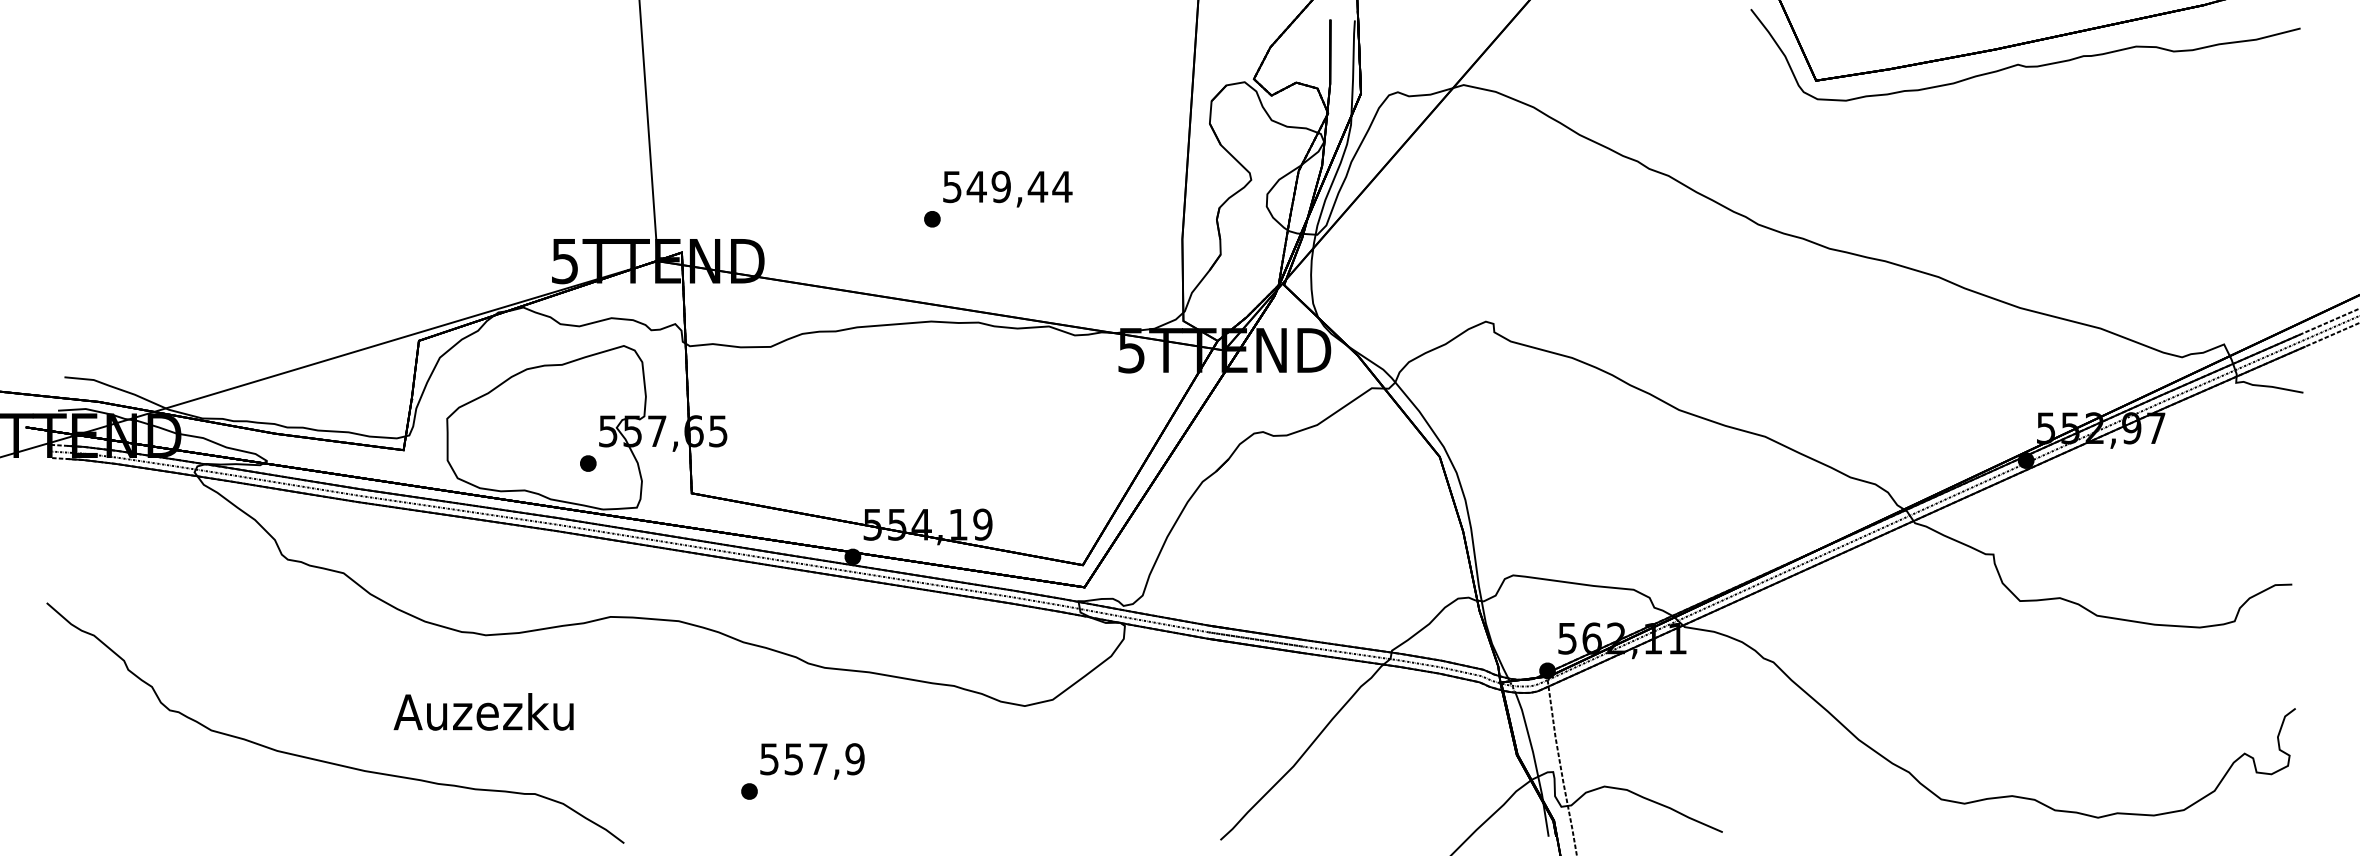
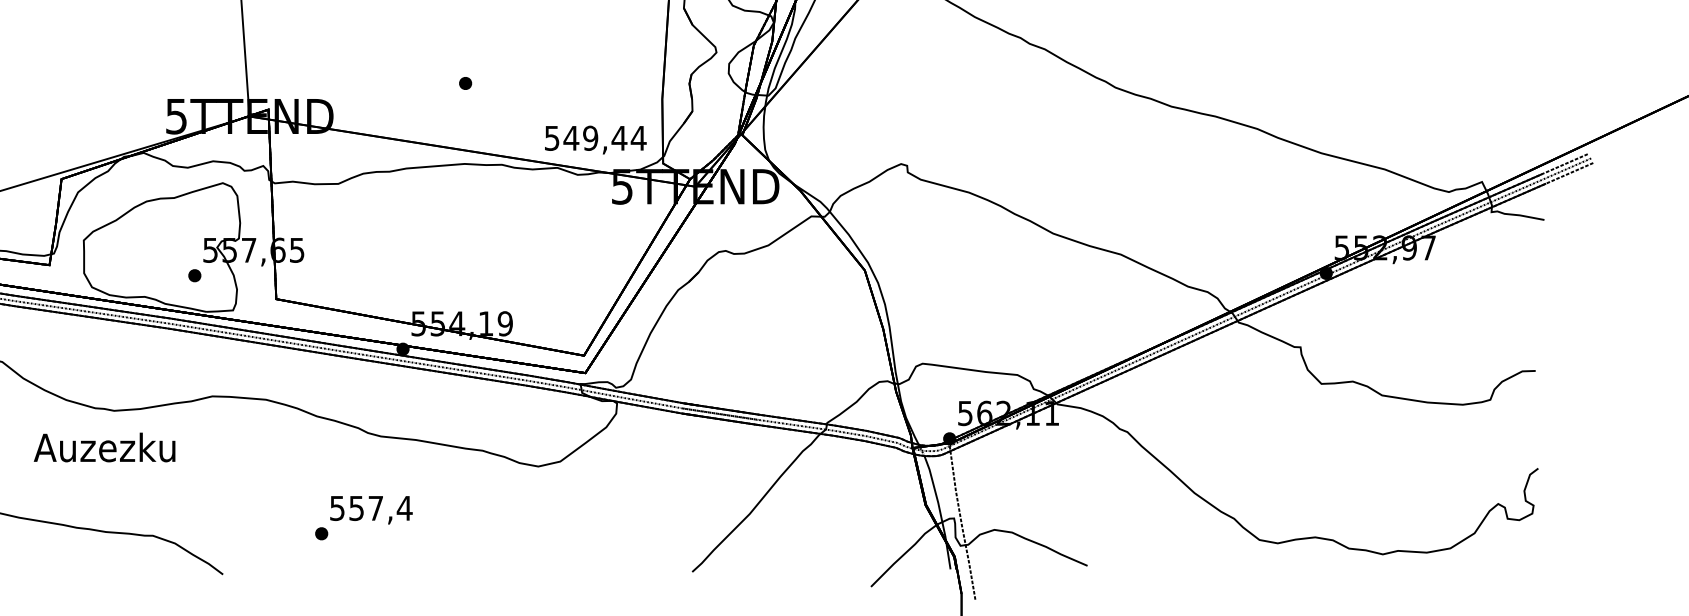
text: (1007, 188) -> (595, 139), moved
text: (483, 711) -> (104, 447), moved
text: (854, 759) -> (404, 508), 557,9 -> 557,4

